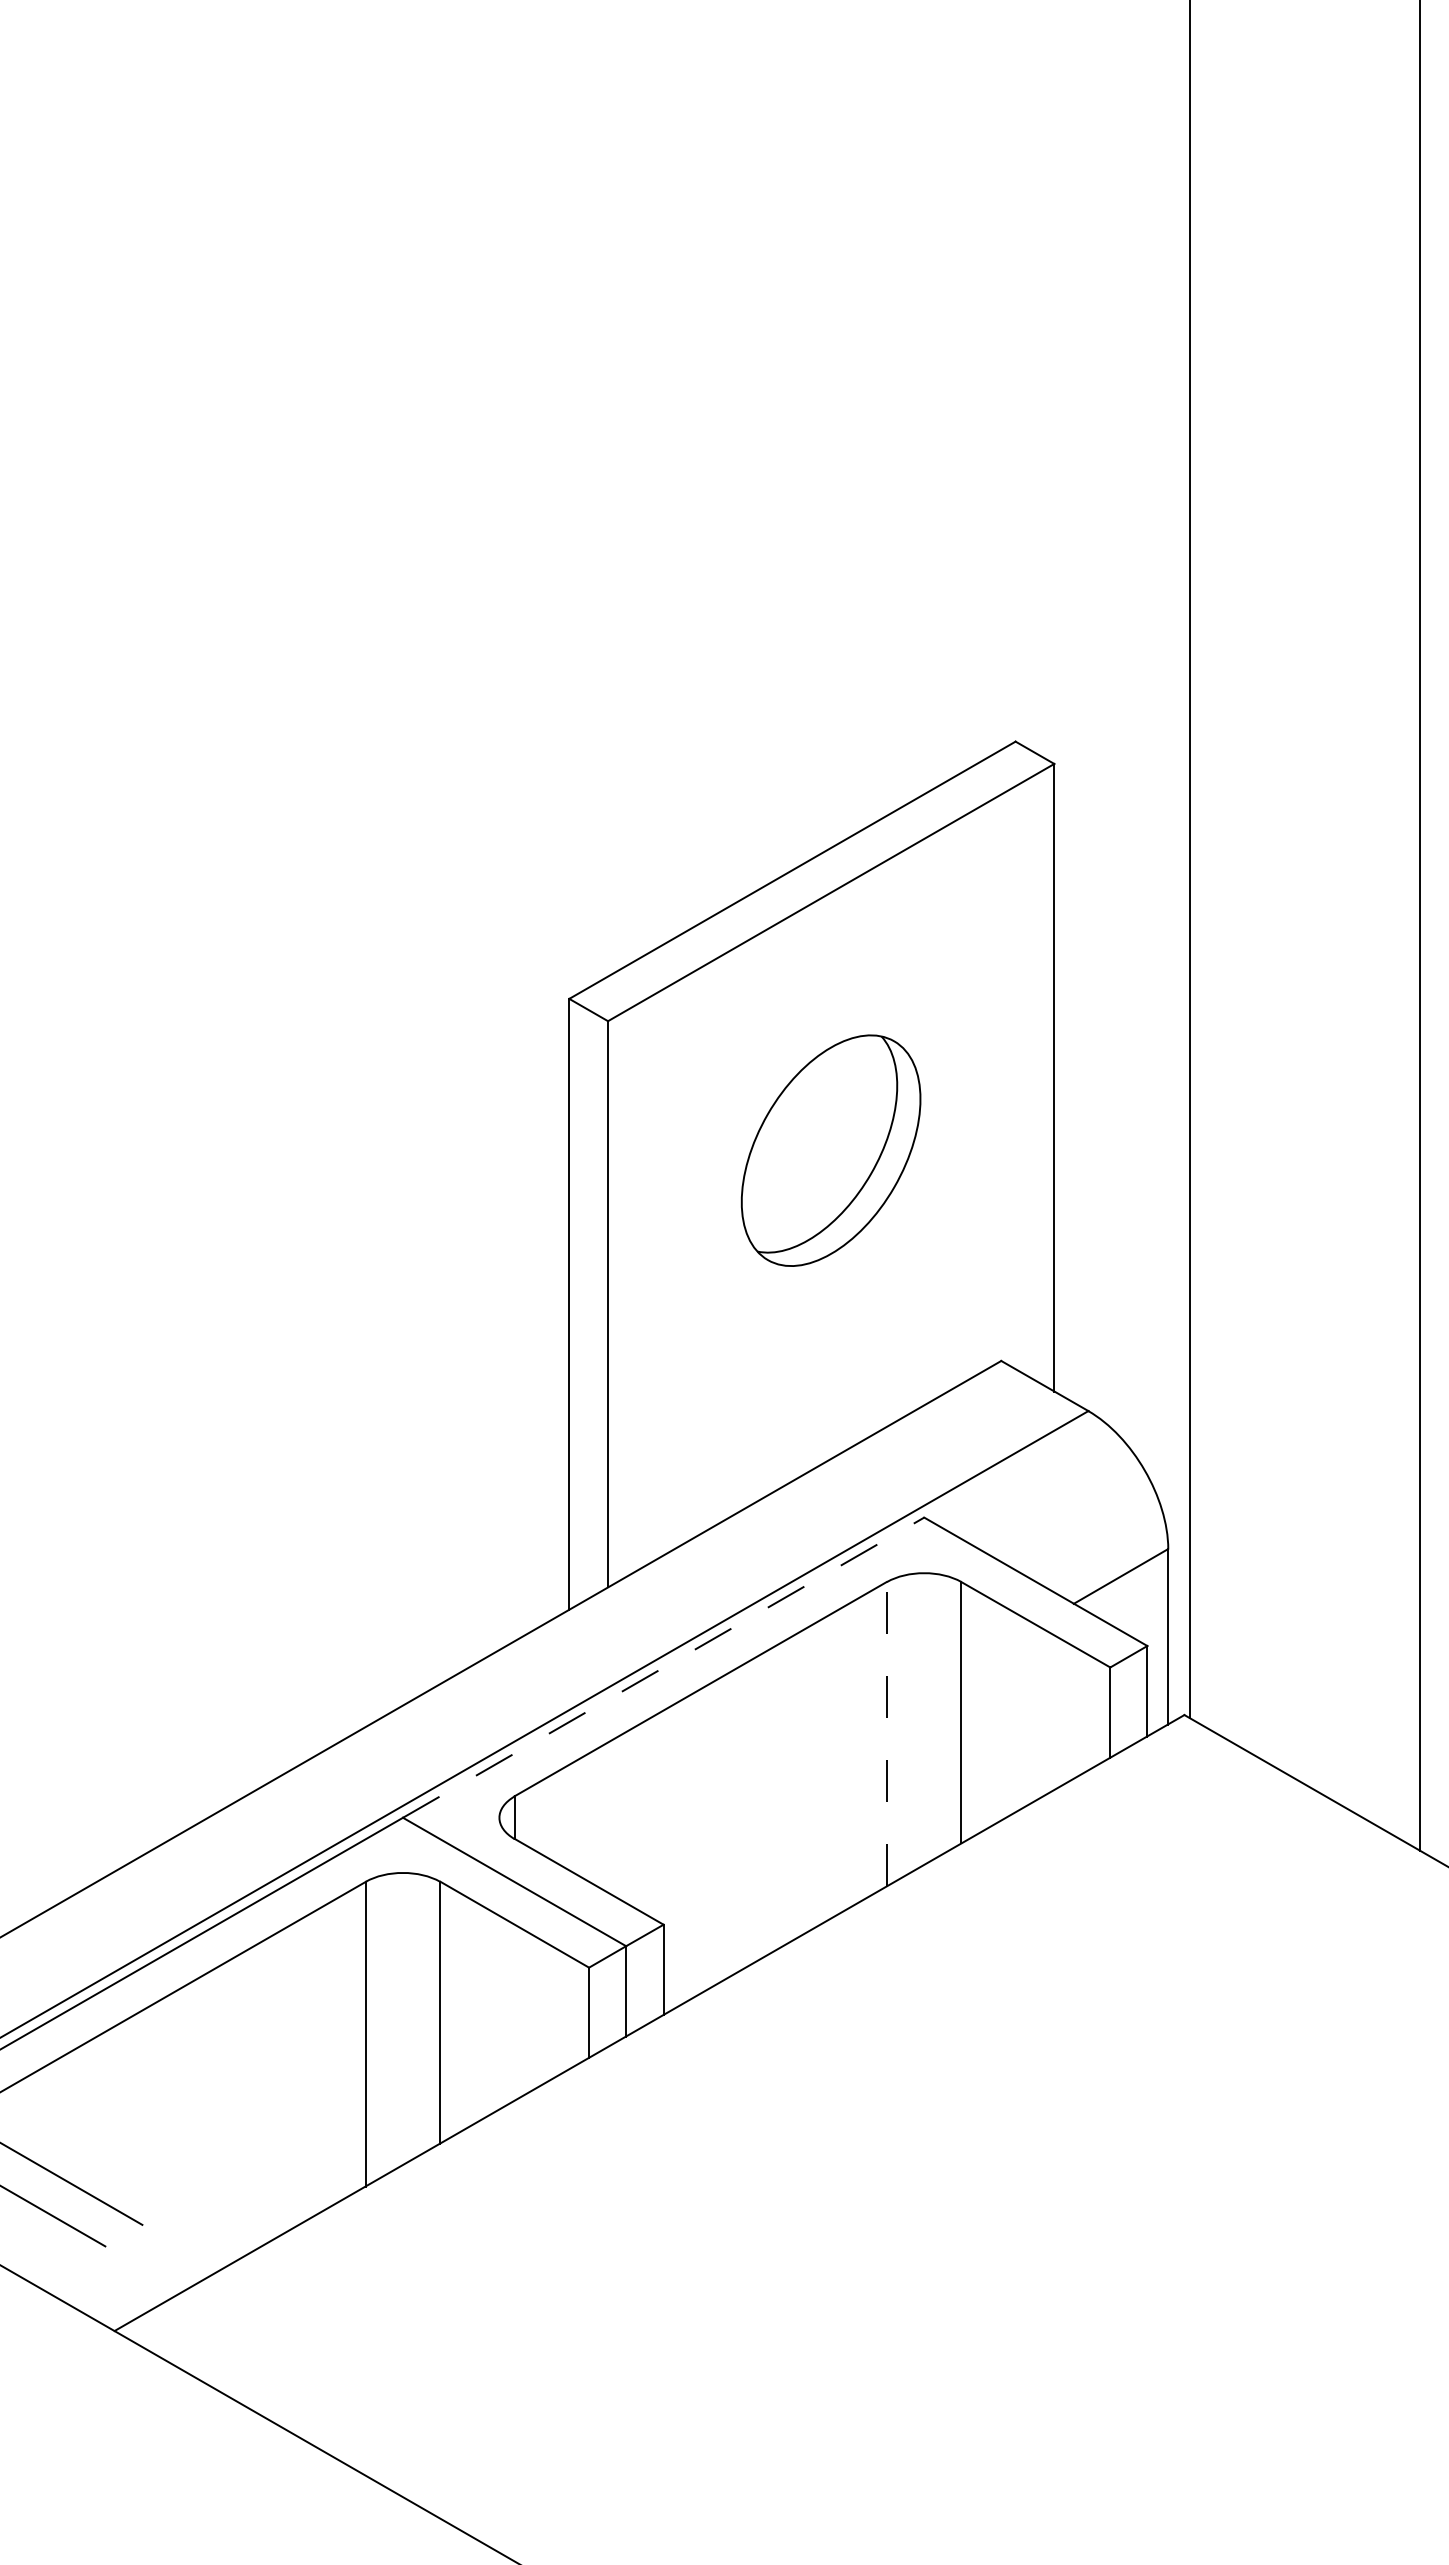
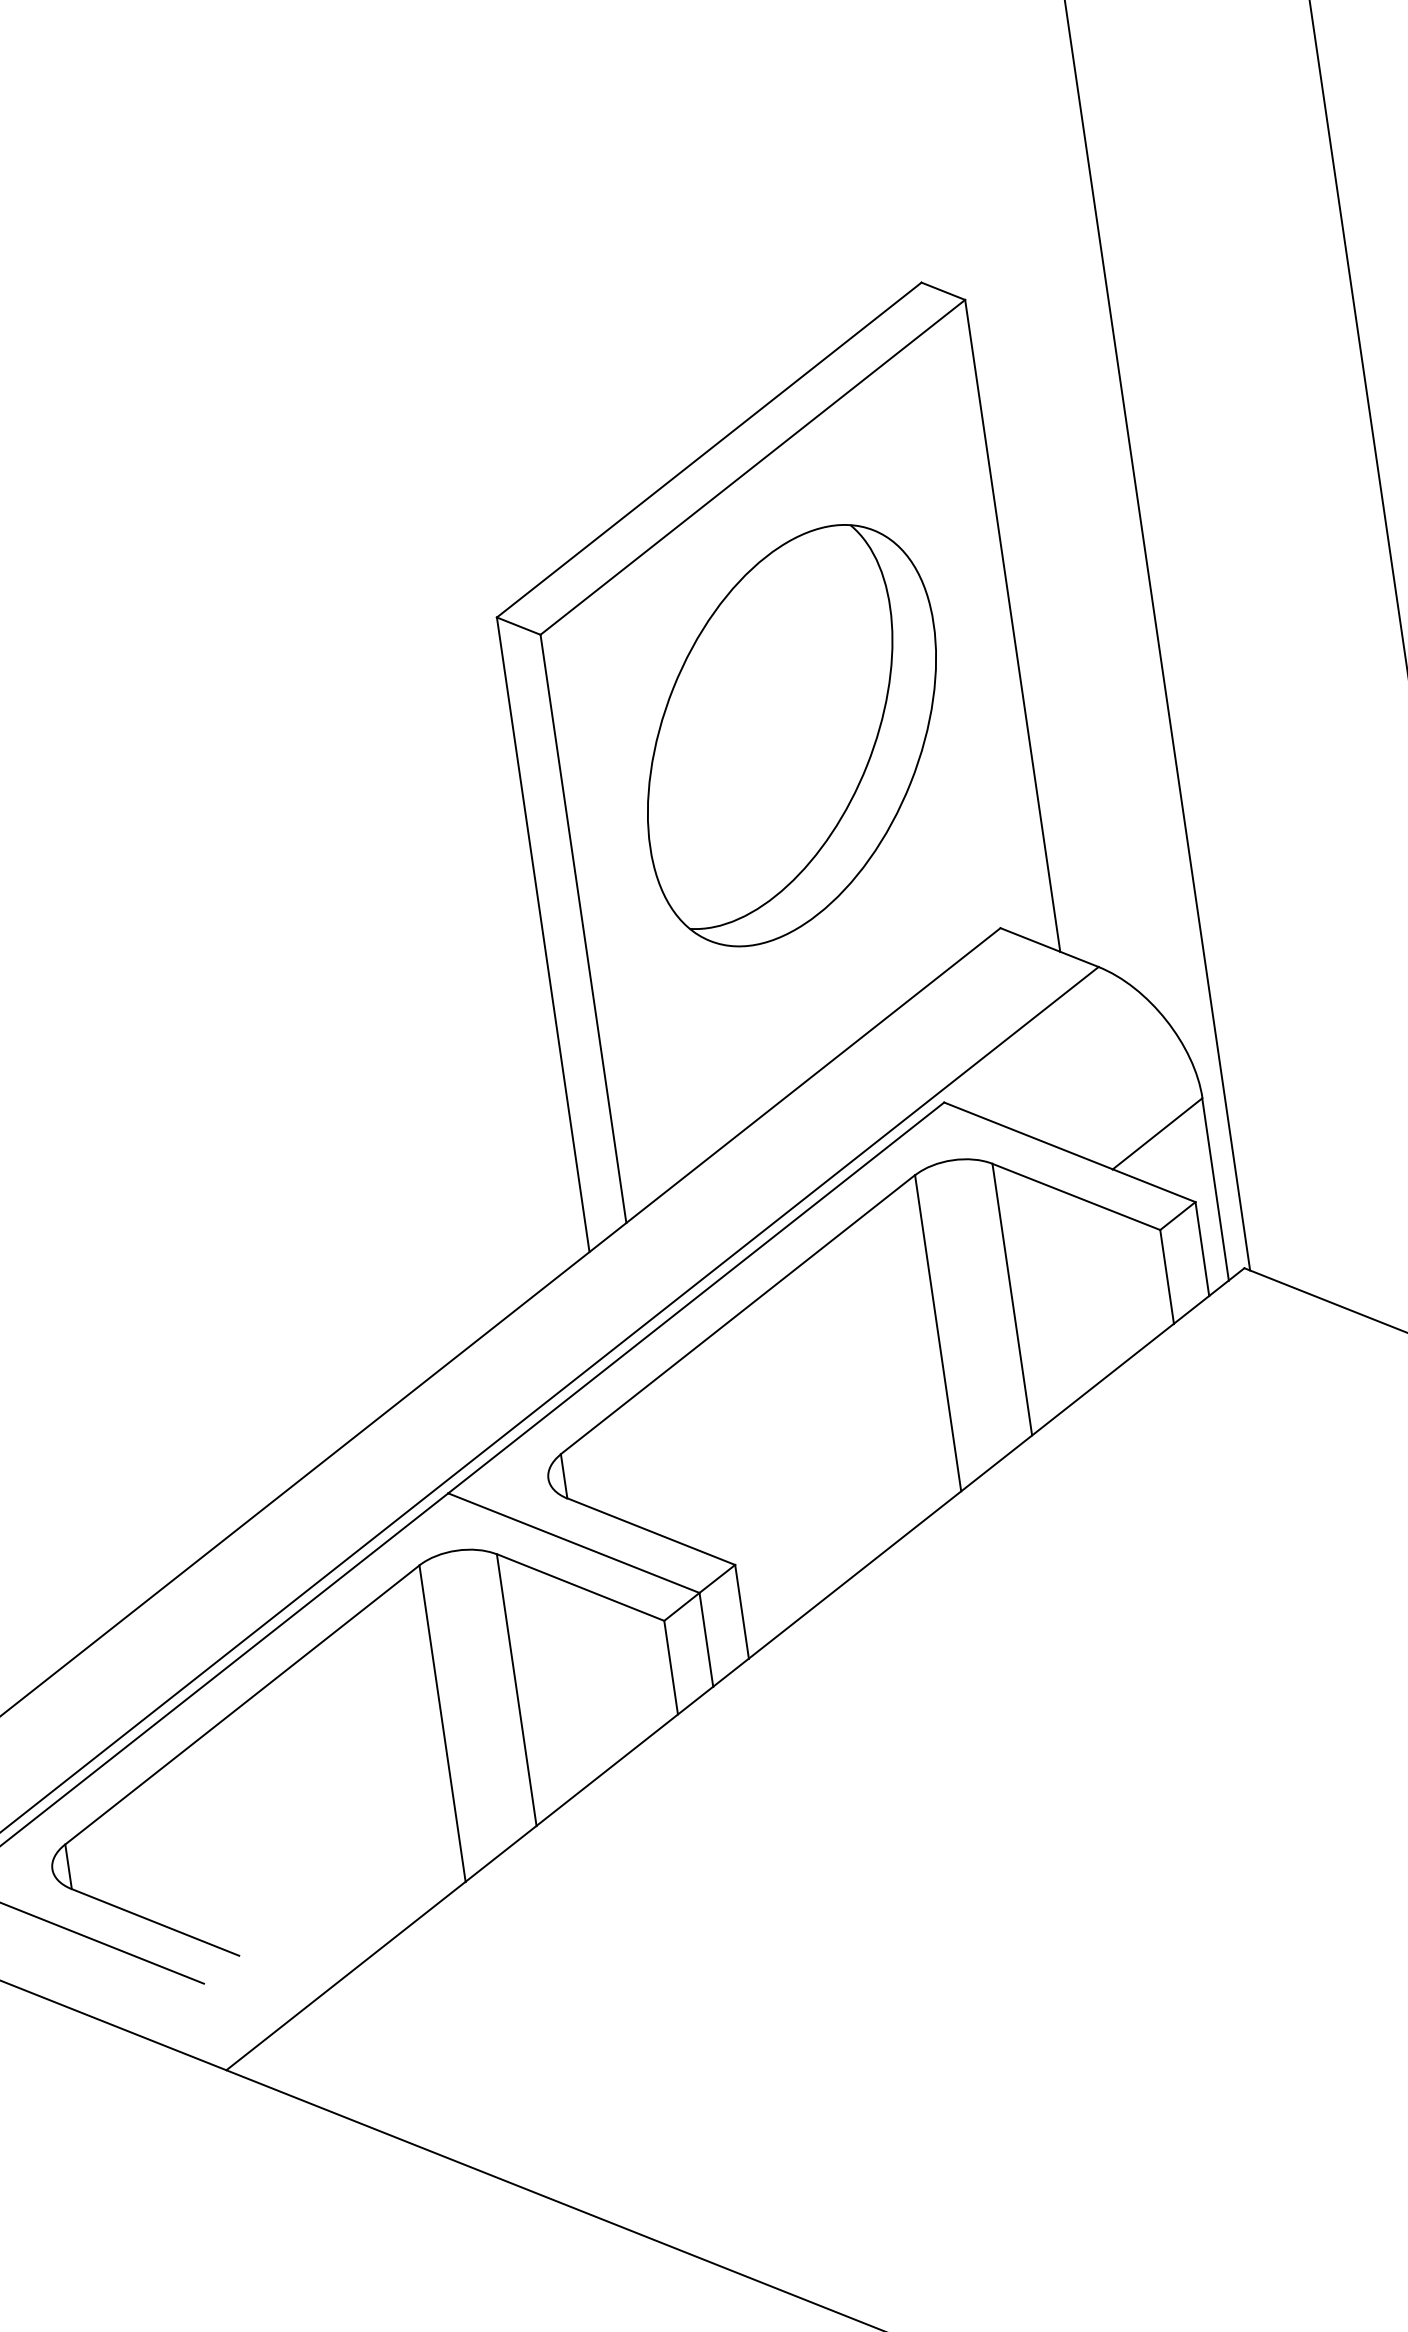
part: (830, 1150) -> (791, 735), size x1.67
line: (663, 1667) -> (696, 1297), dashed -> solid
line: (886, 1733) -> (937, 1332), dashed -> solid

